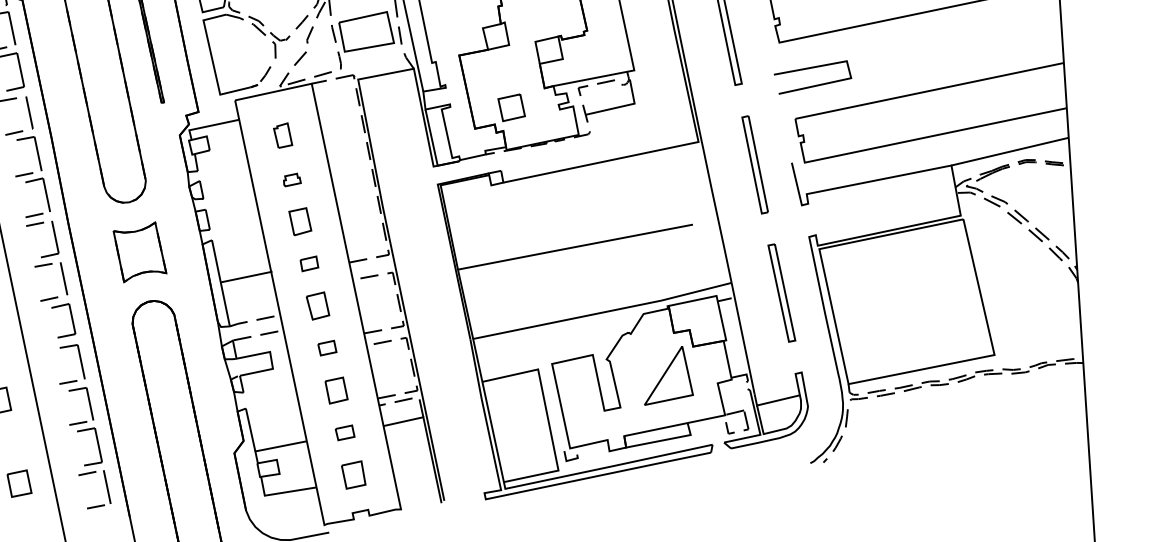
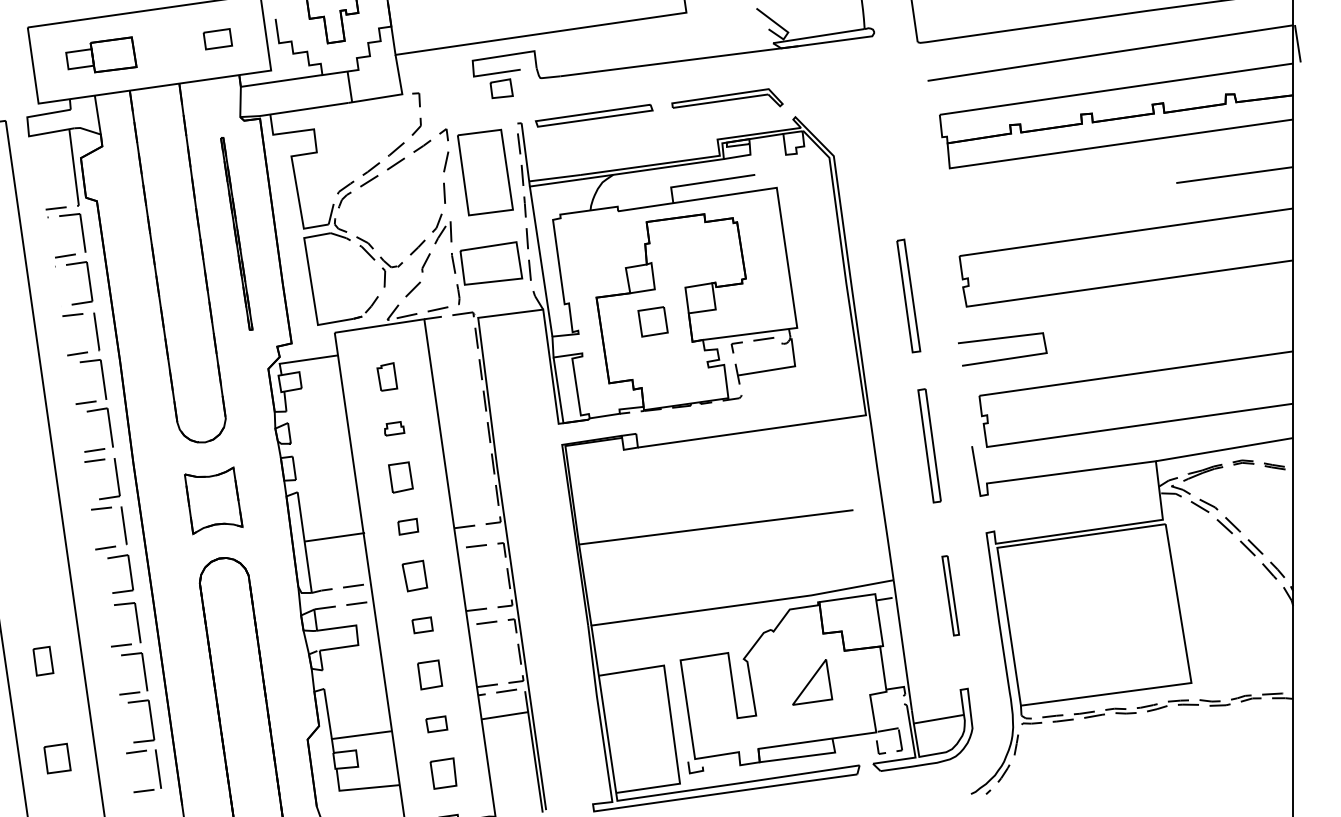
part: (511, 107) -> (652, 321), moved
part: (781, 292) -> (950, 595), size x0.7
part: (667, 375) -> (812, 682), size x0.7

